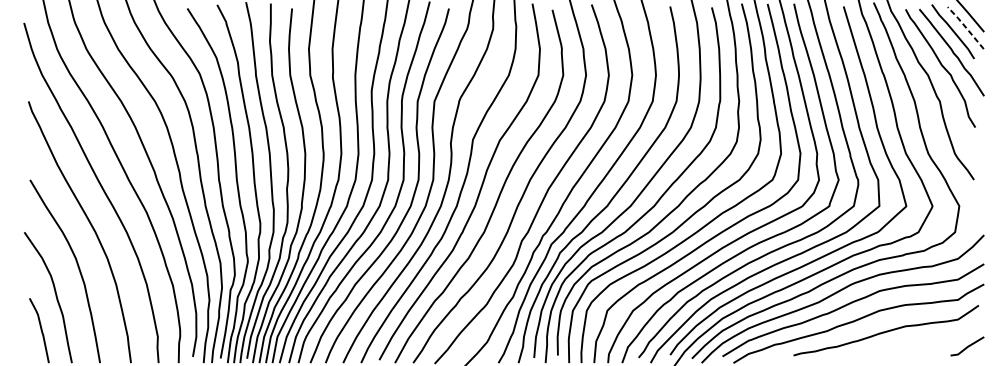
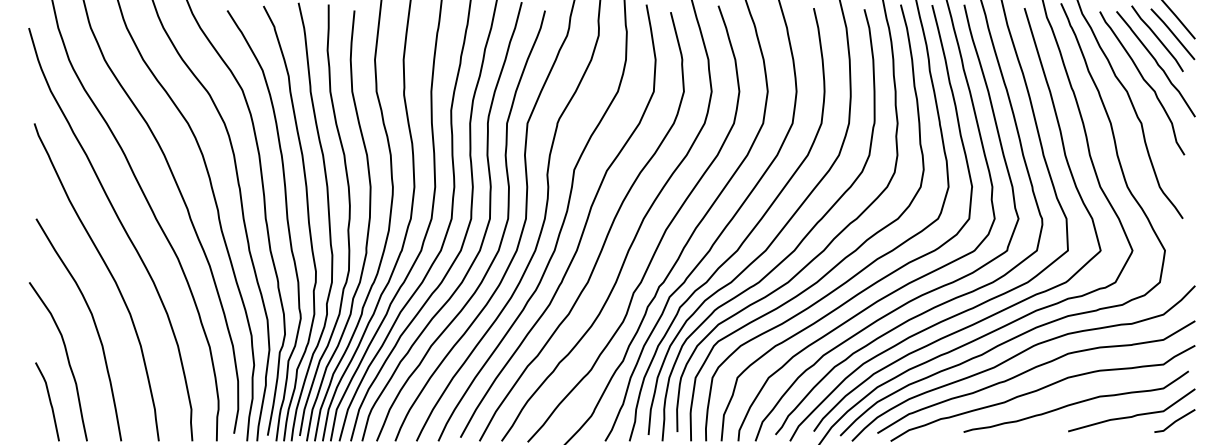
line: (965, 26) -> (1172, 32), dashed -> solid
curve: (932, 341) -> (1132, 415), added

